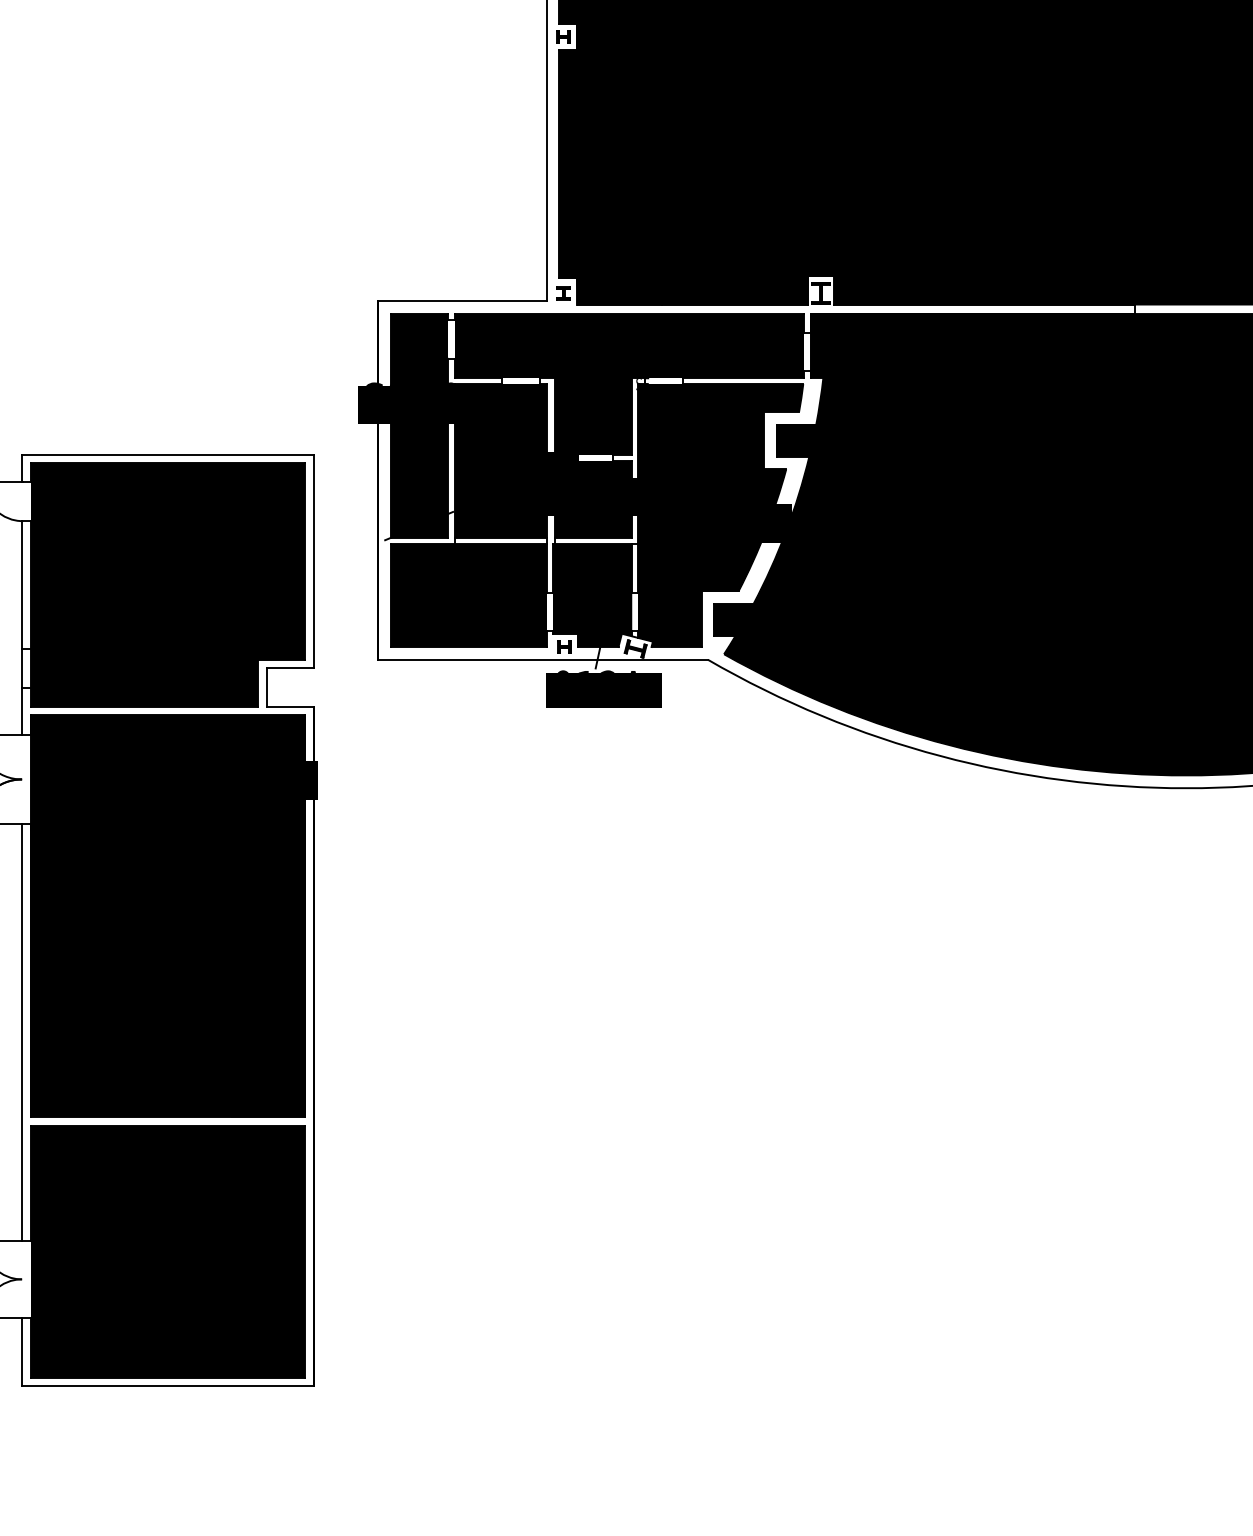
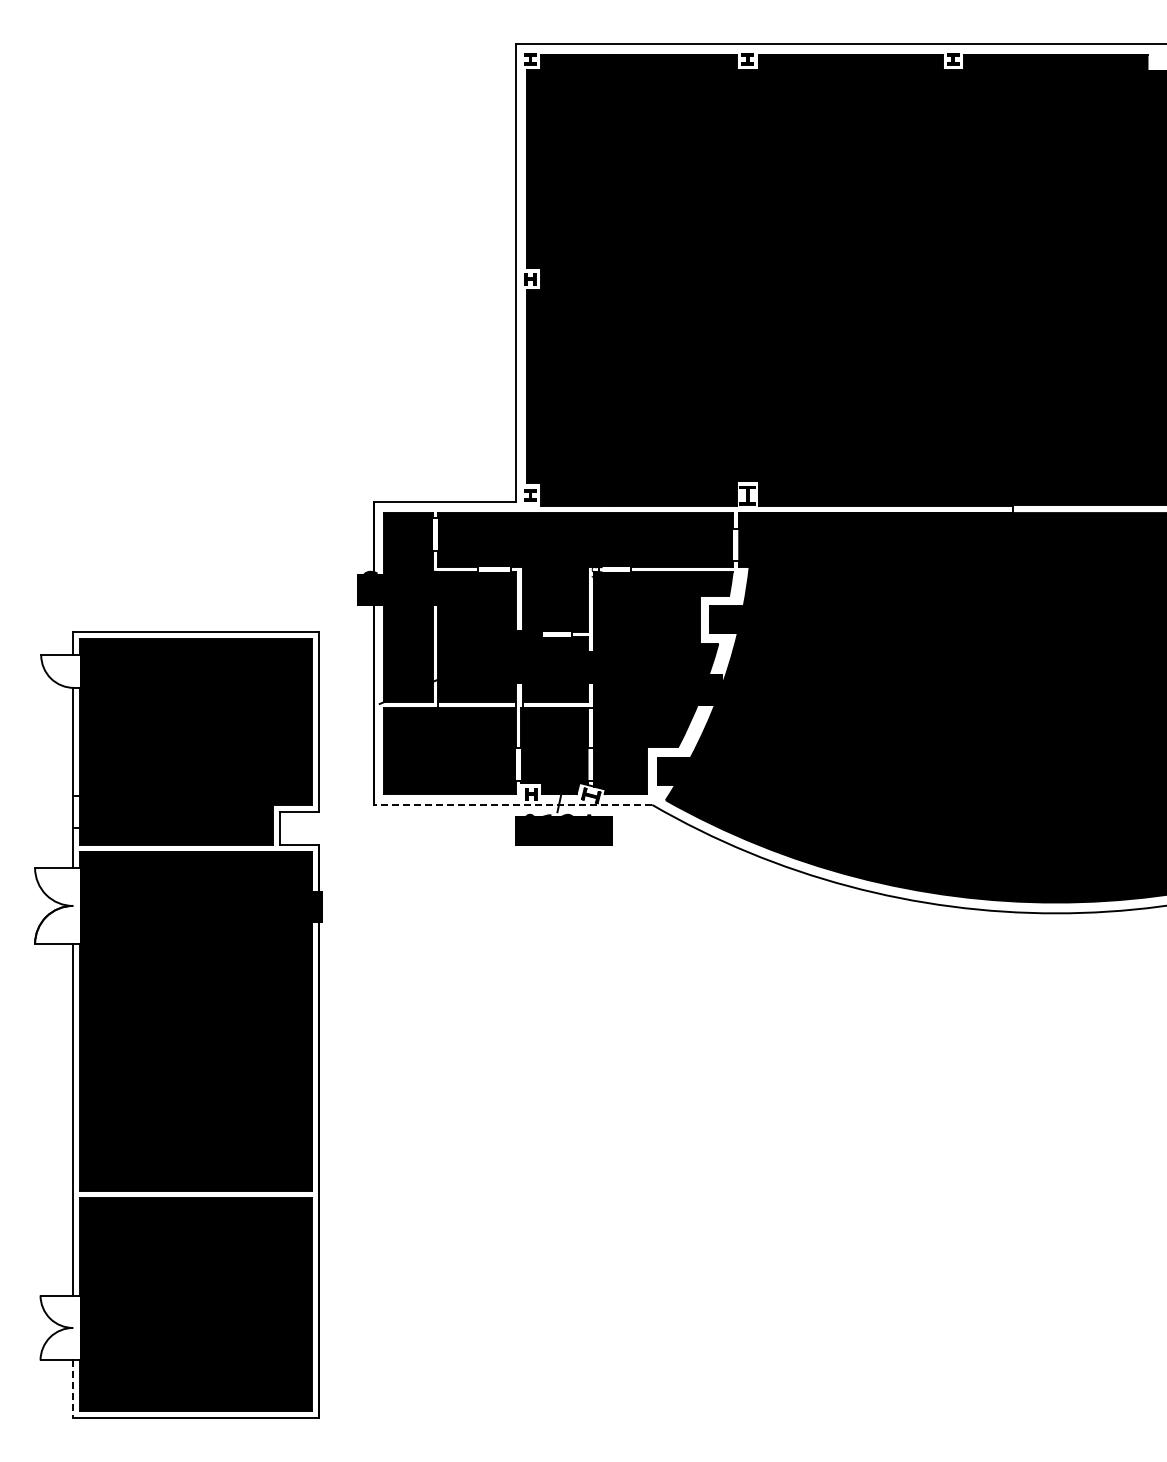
line: (542, 659) -> (512, 804), solid -> dashed
line: (22, 1352) -> (73, 1389), solid -> dashed

